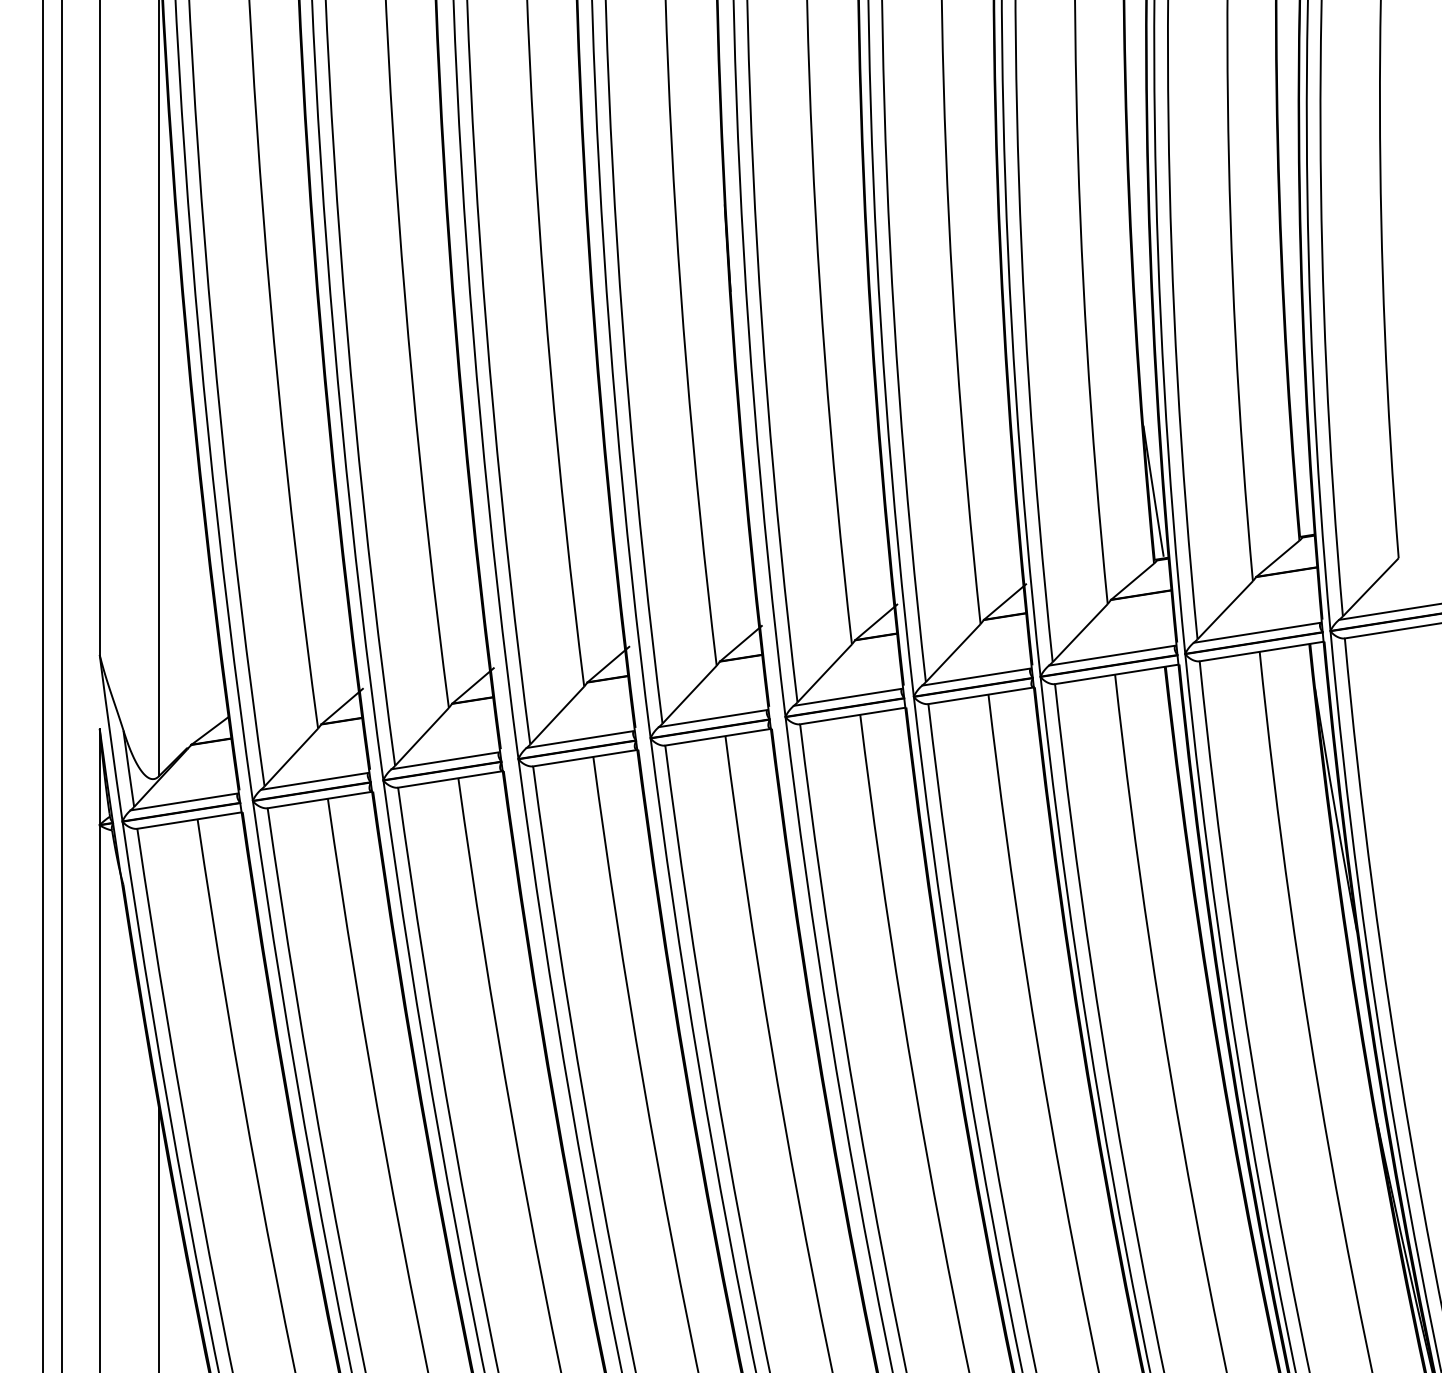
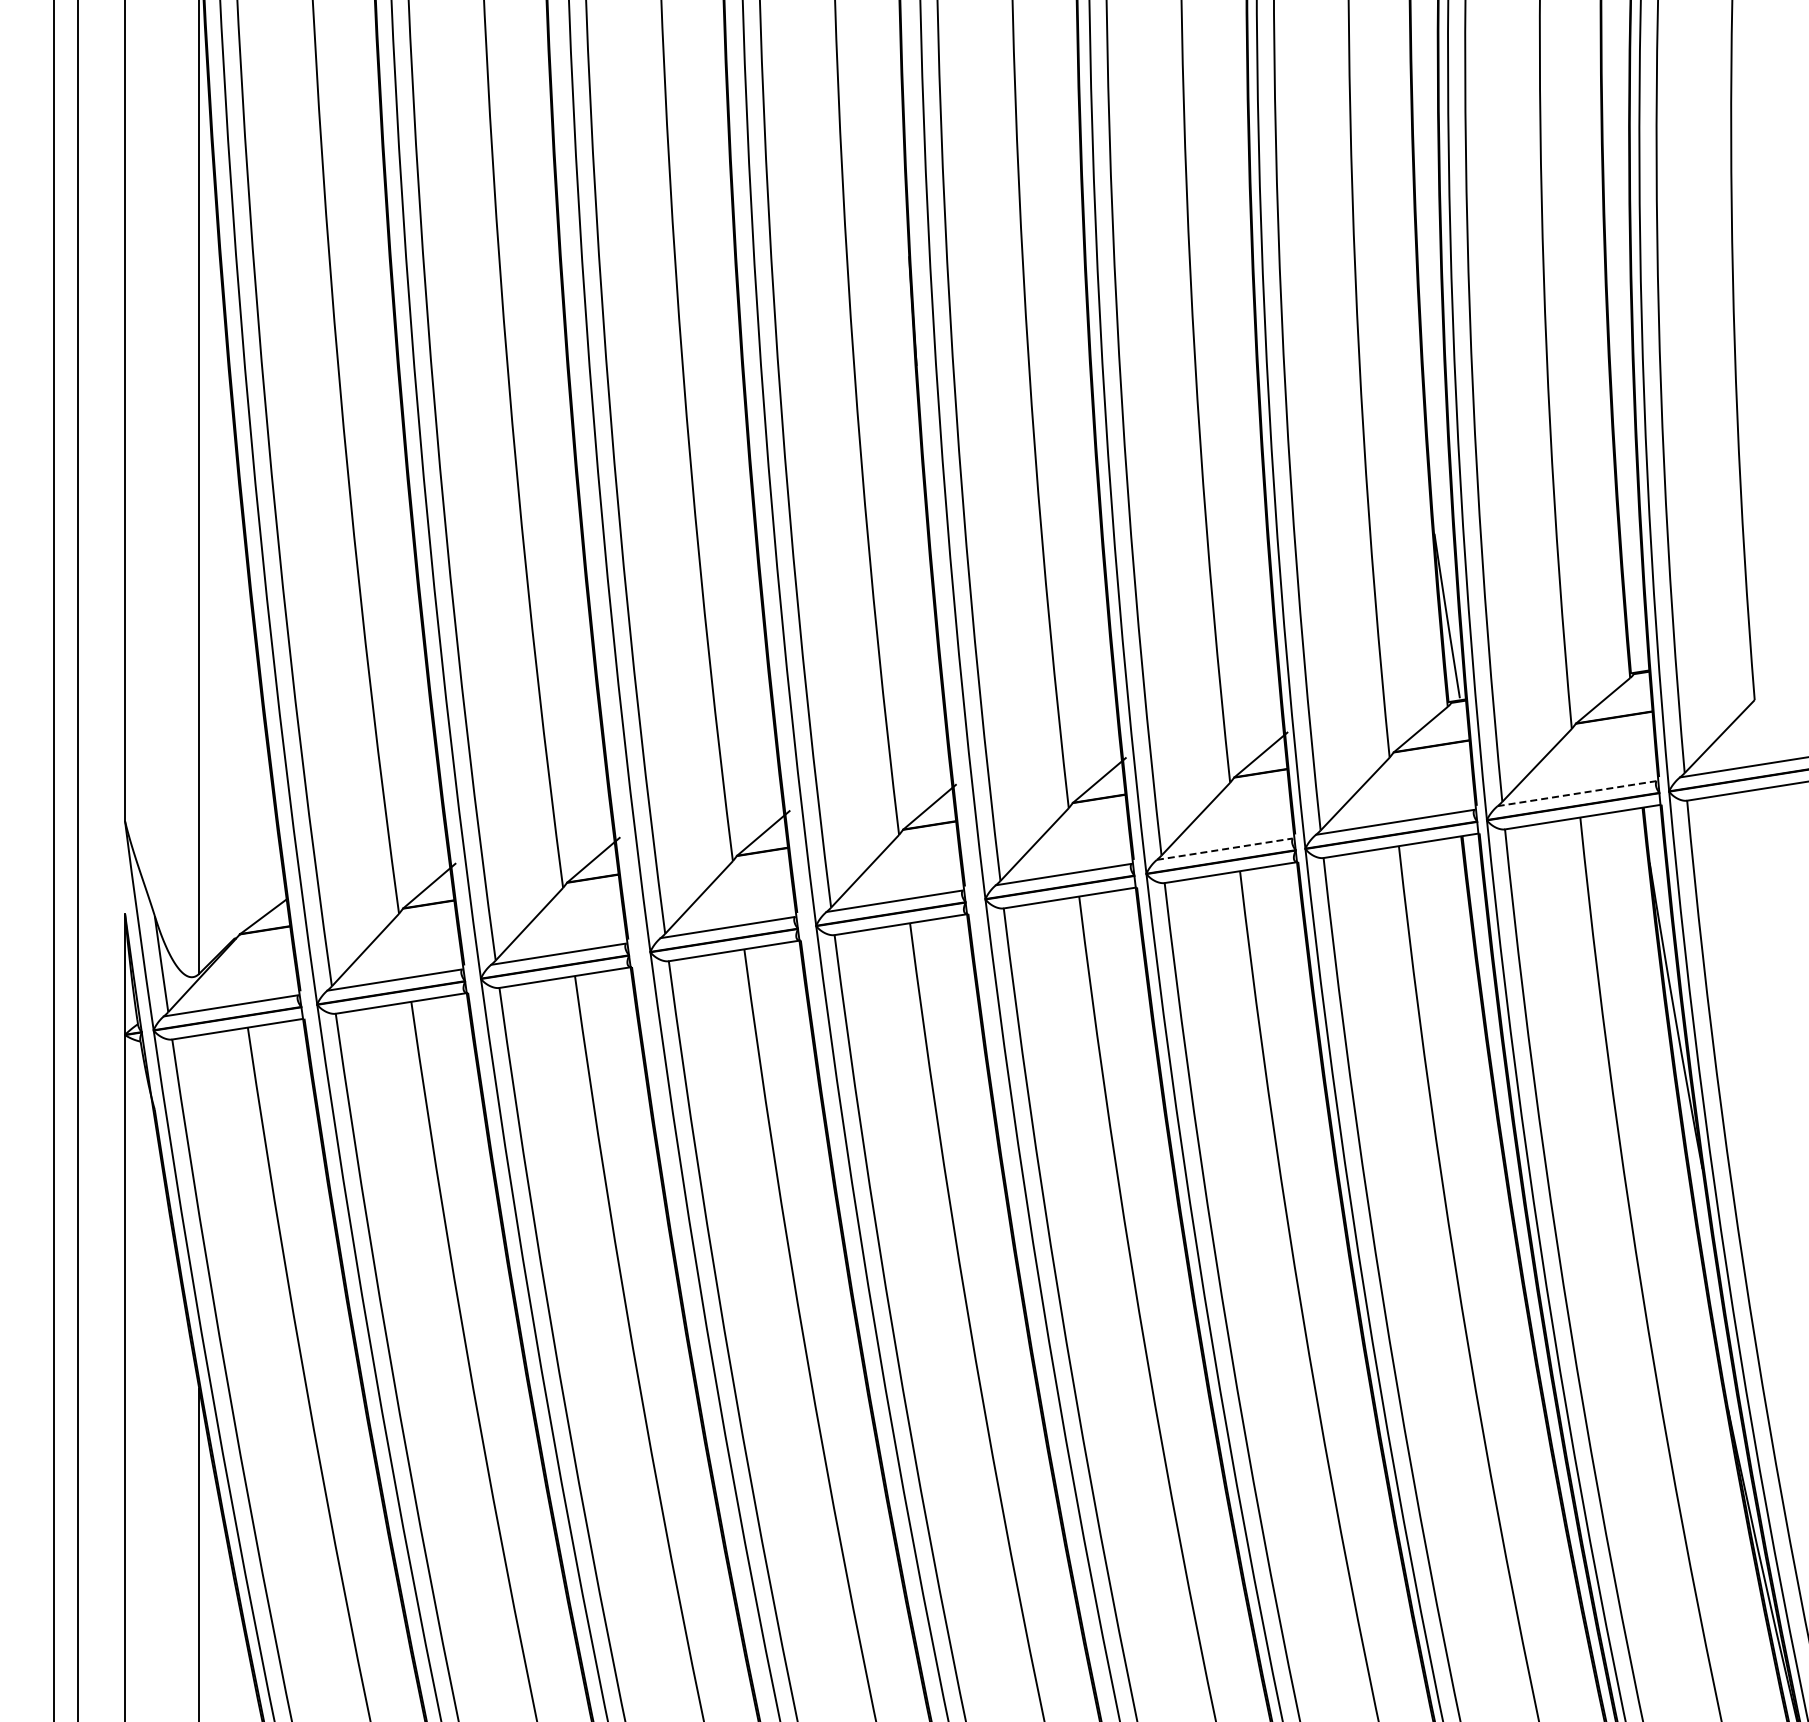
line: (1257, 632) -> (1577, 793), solid -> dashed
line: (976, 677) -> (1224, 849), solid -> dashed

